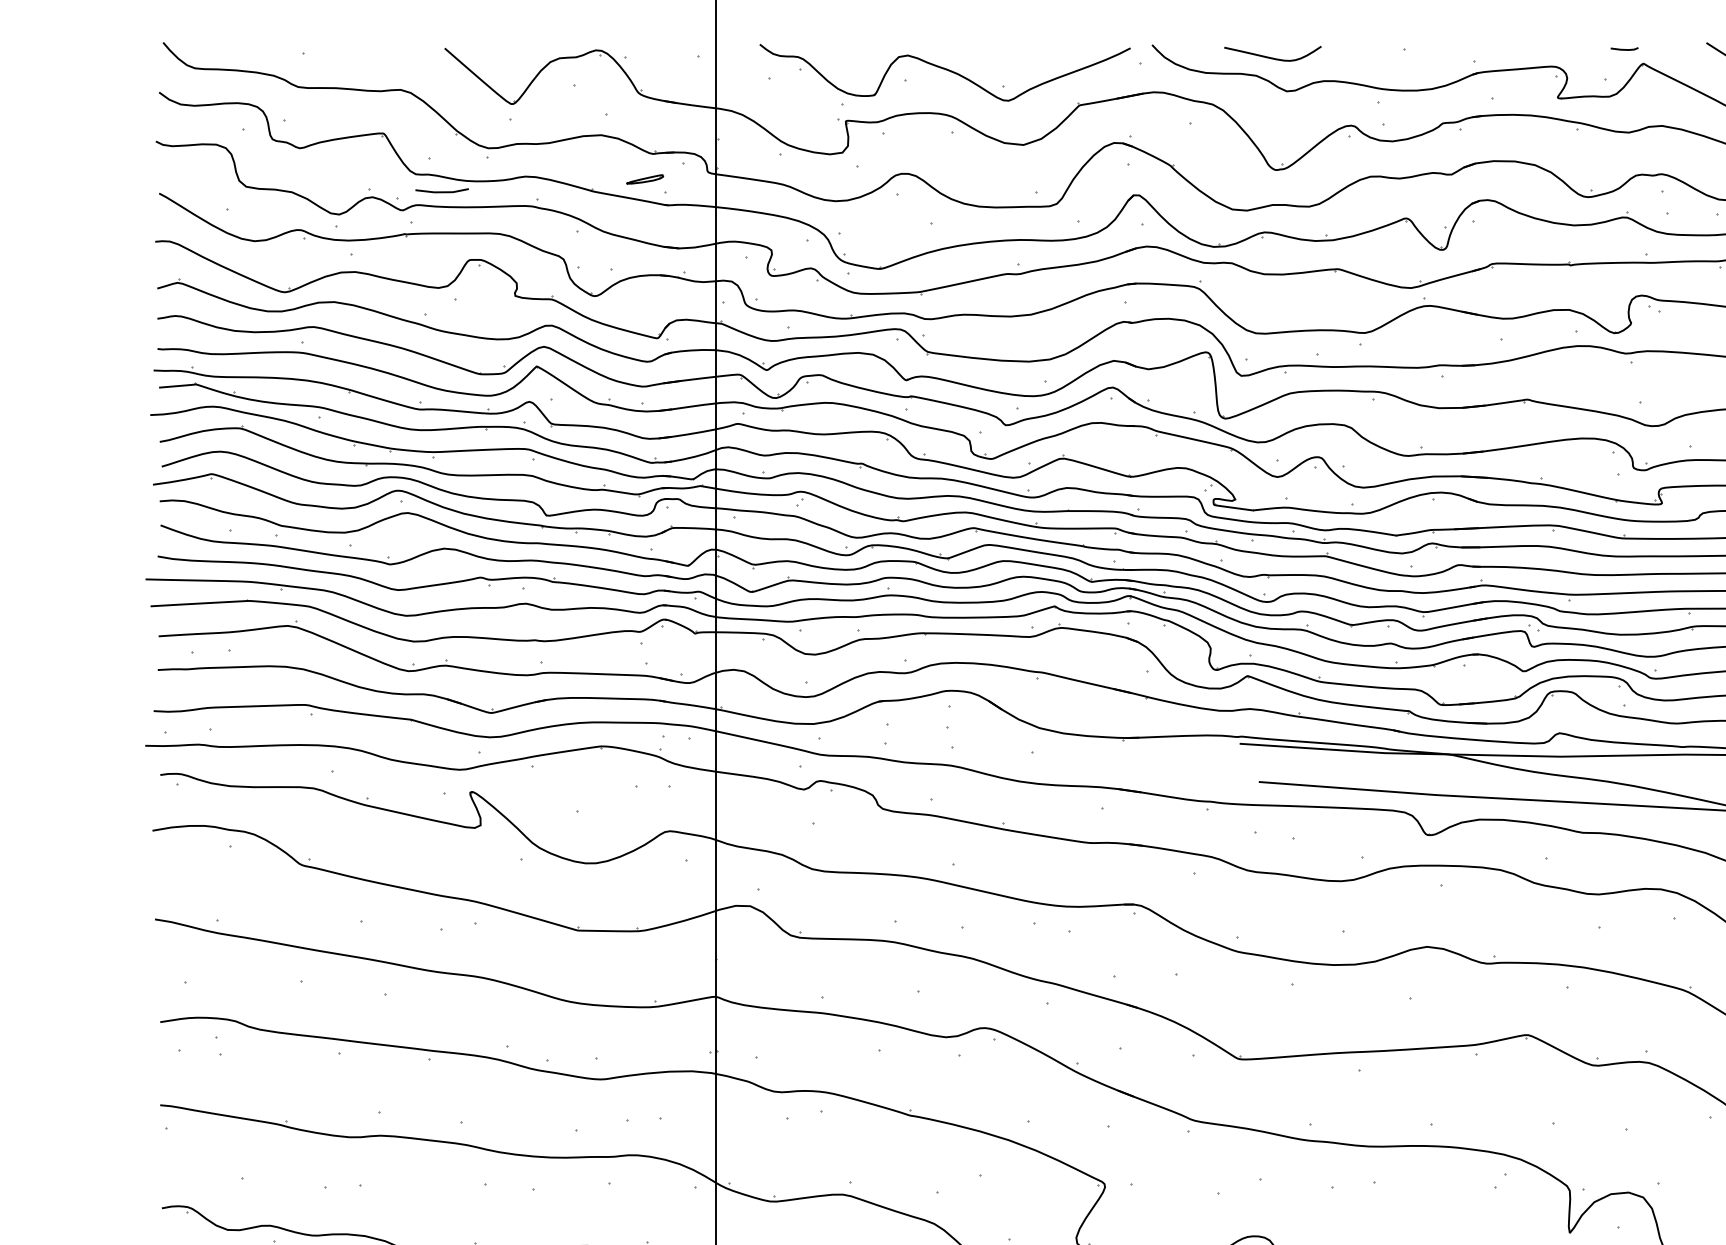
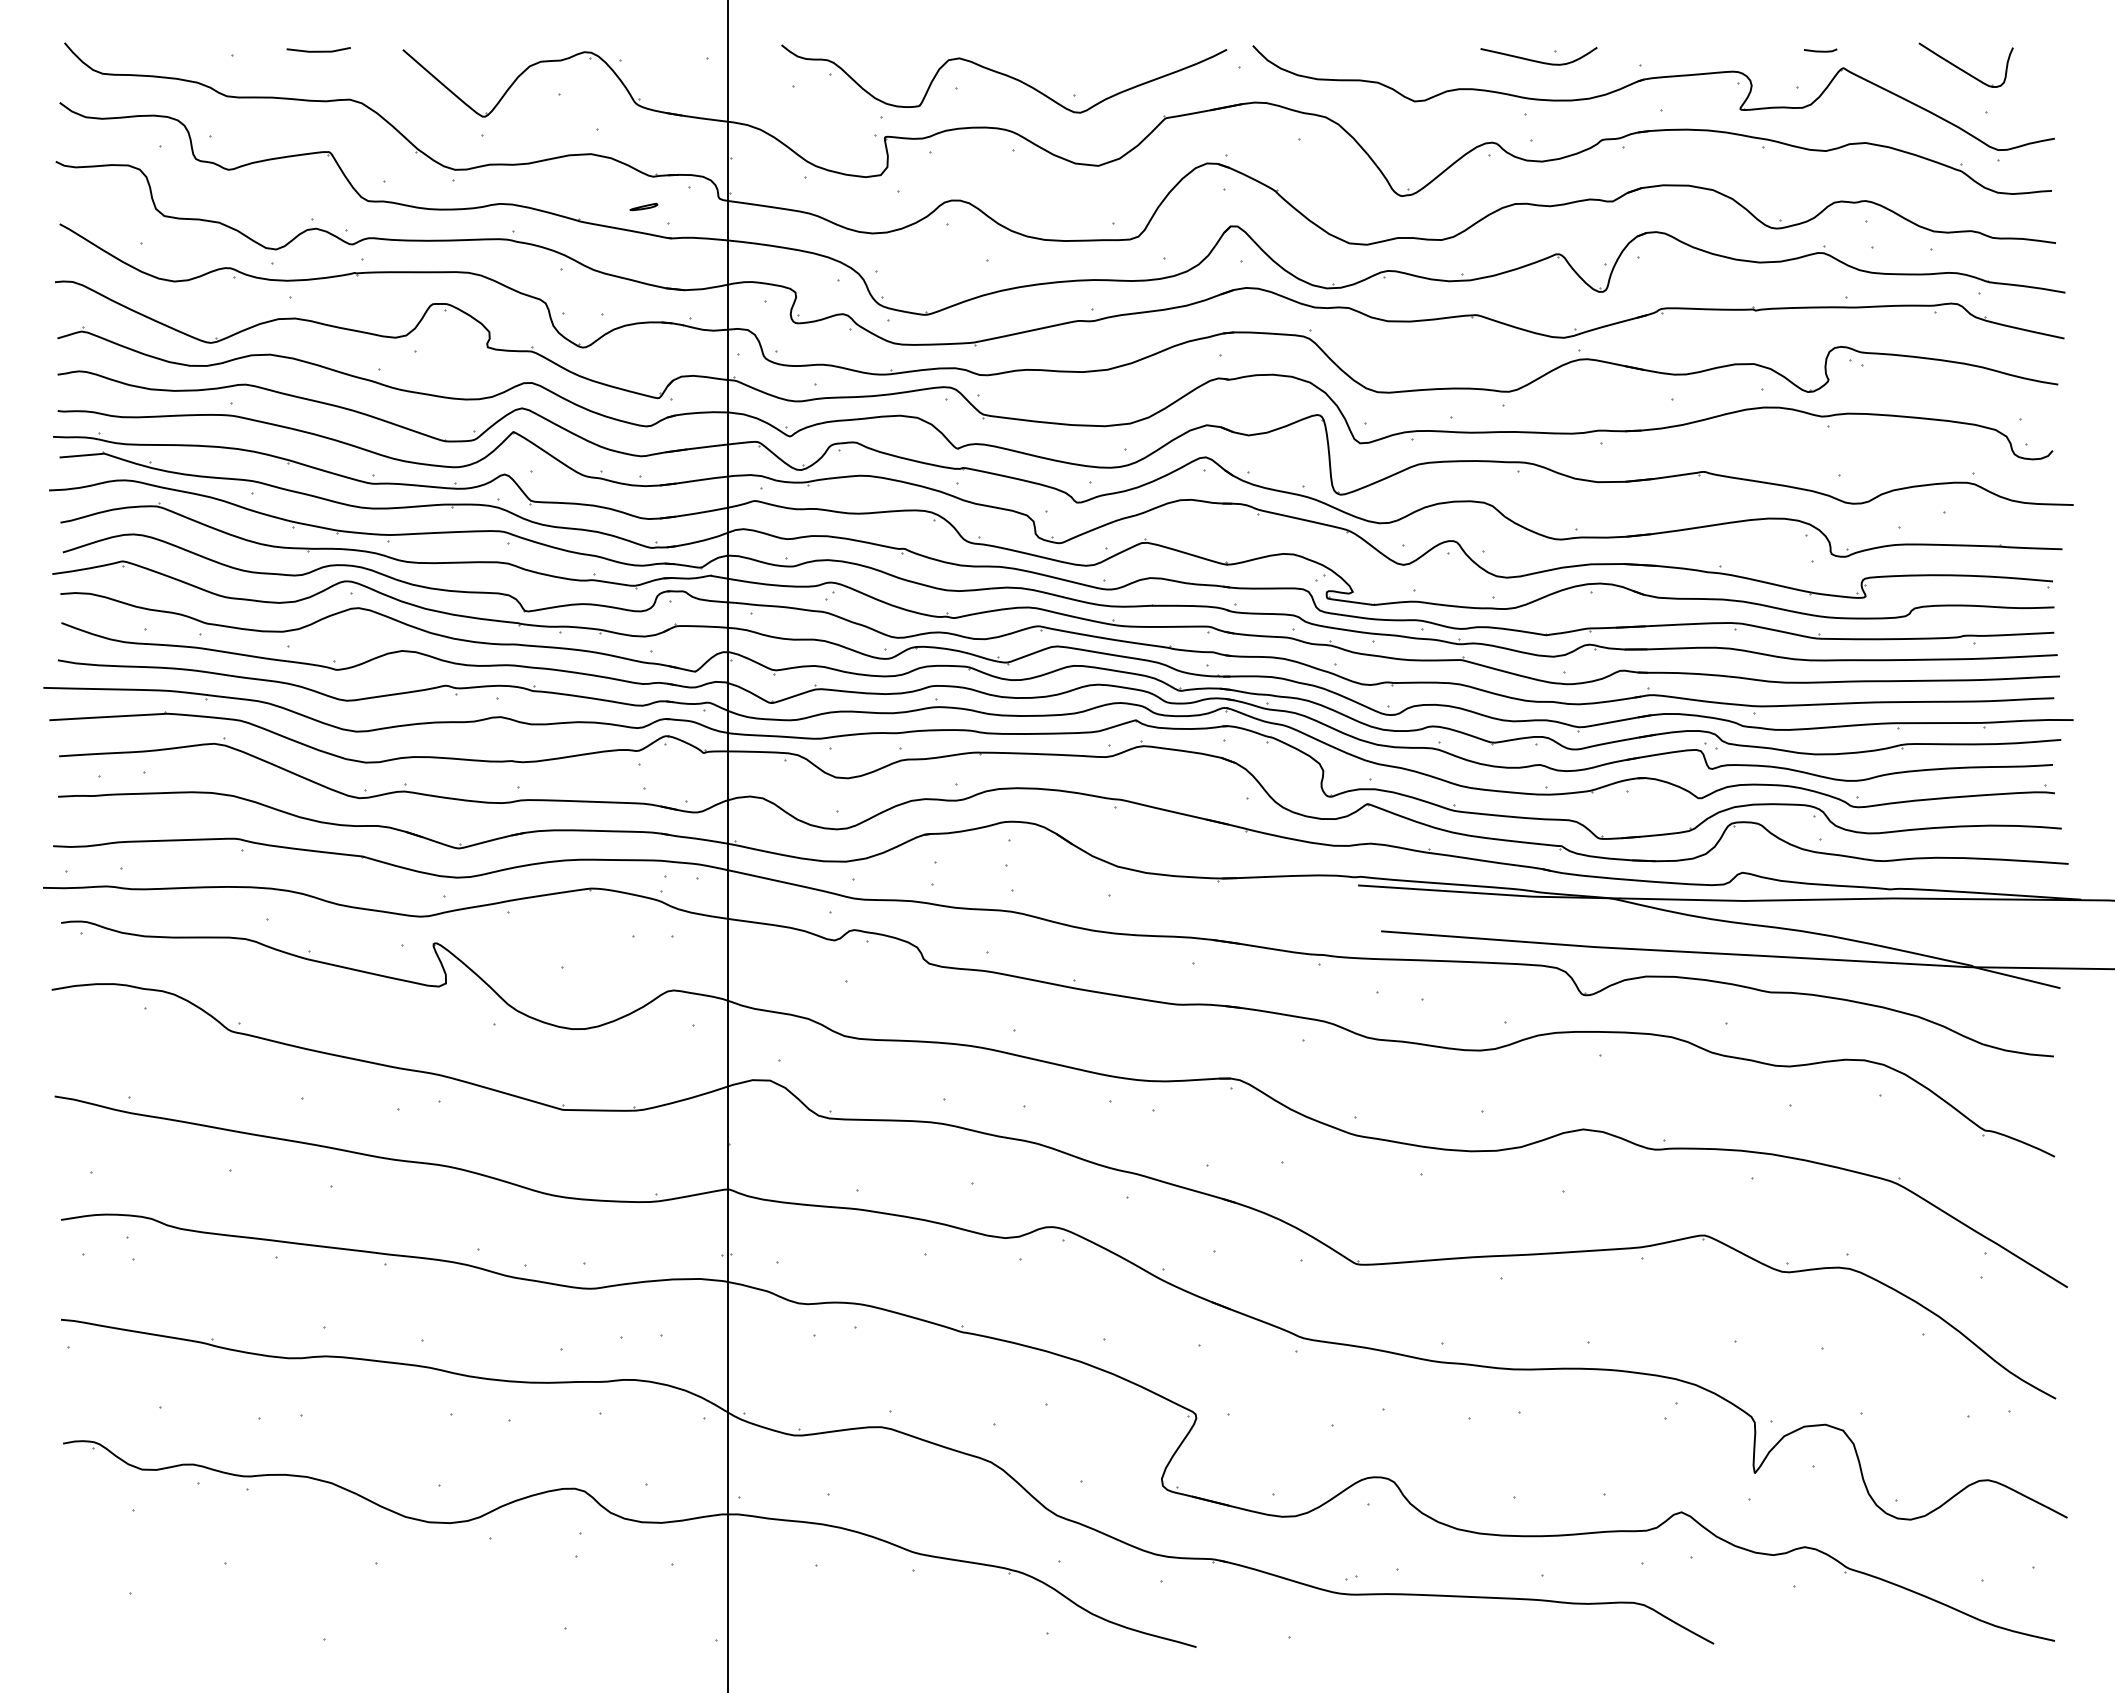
curve: (1271, 57) -> (1537, 60), moved
part: (644, 178) -> (643, 206), size x0.62
line: (441, 191) -> (318, 50), moved

